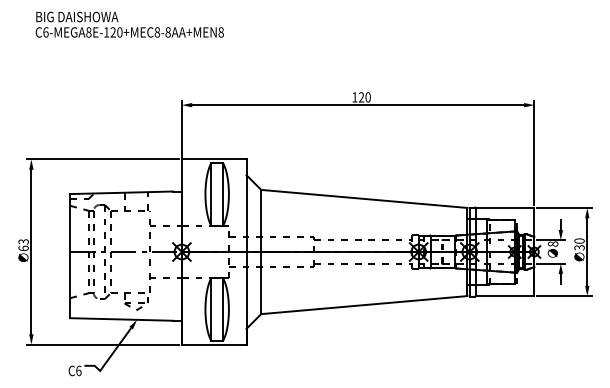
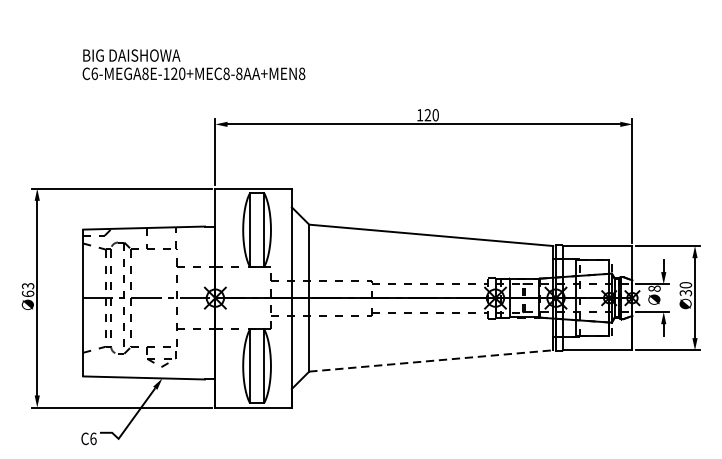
text: (129, 24) -> (193, 64), moved
line: (364, 305) -> (431, 361), solid -> dashed

